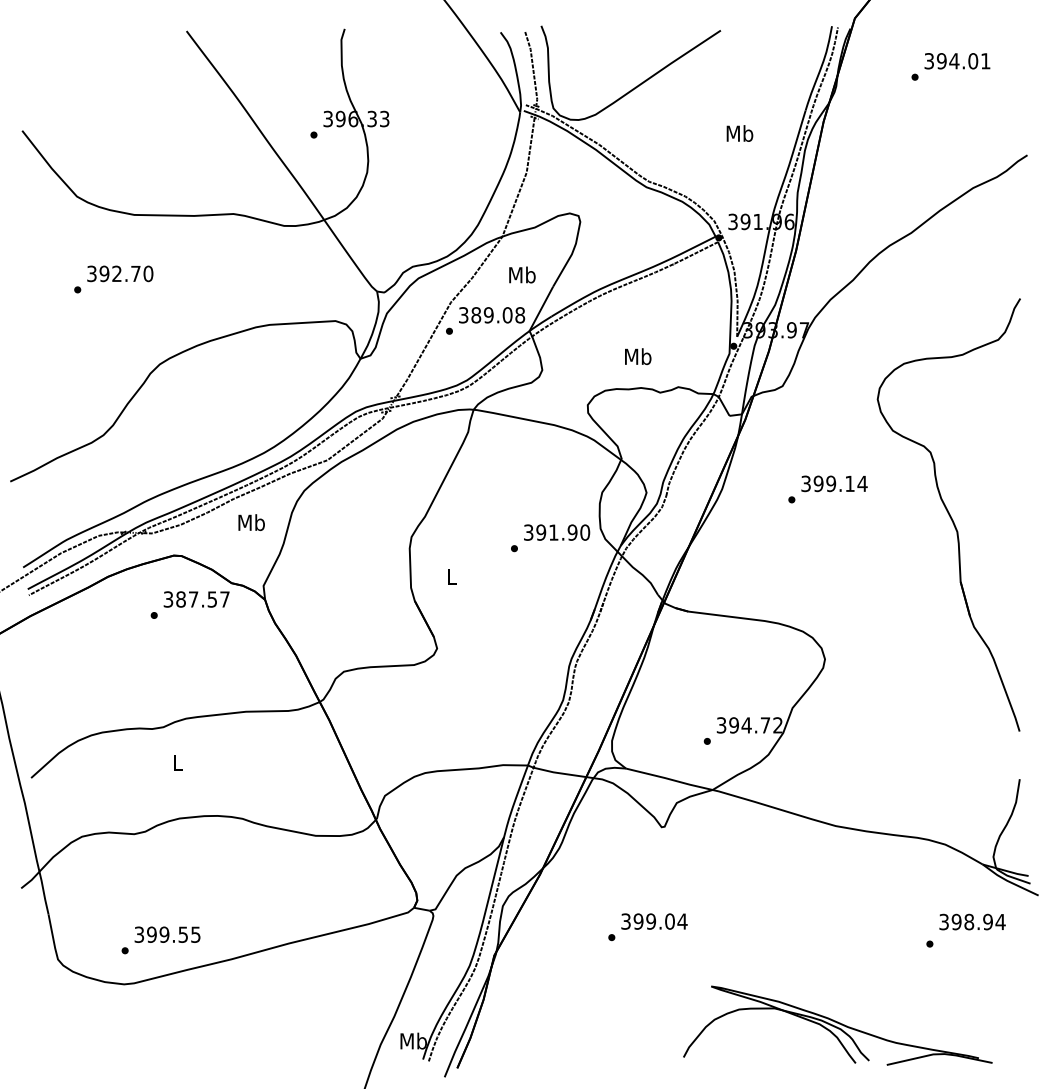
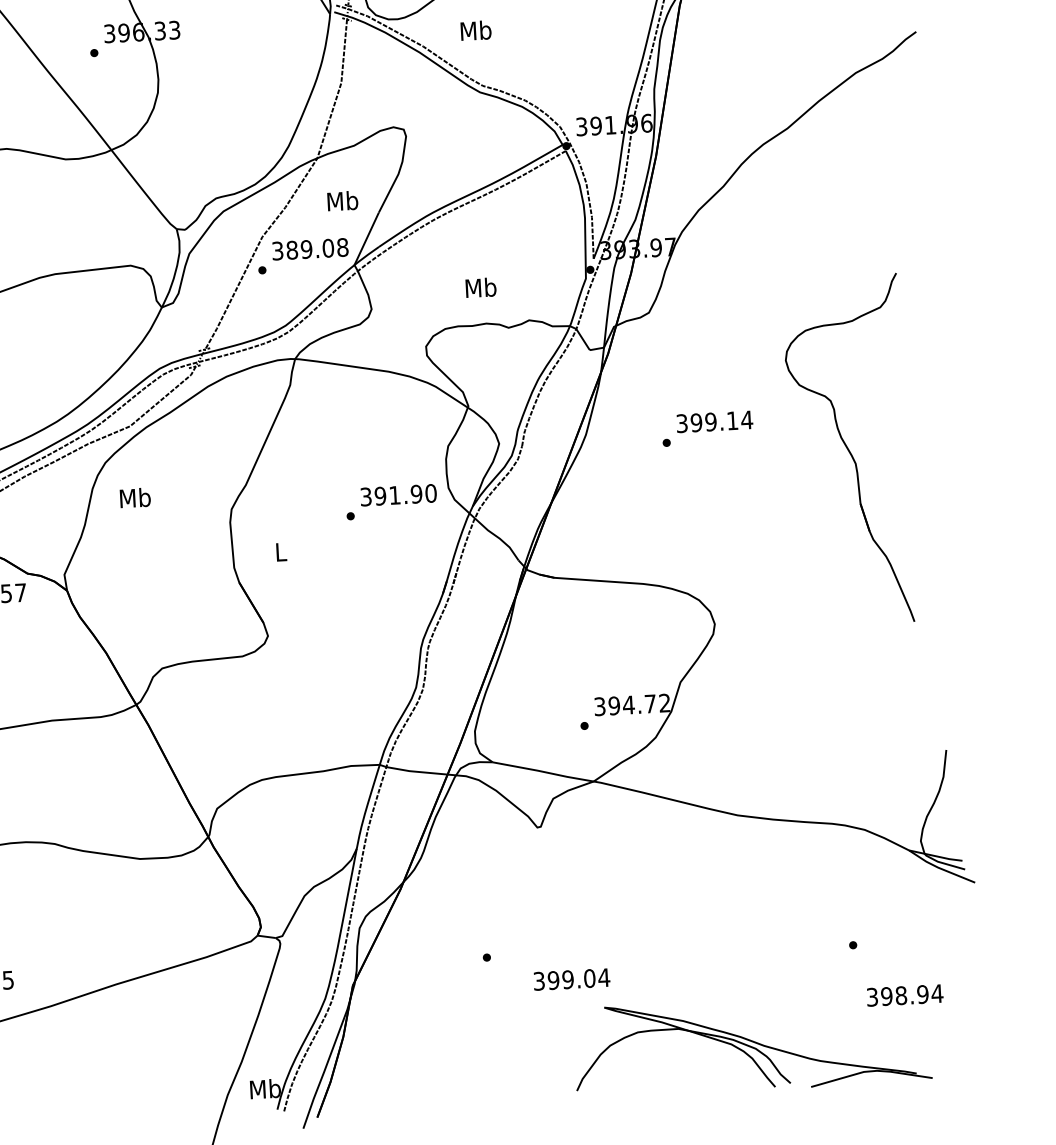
text: (739, 133) -> (475, 30), moved
part: (948, 514) -> (847, 449), size x0.7
text: (251, 522) -> (135, 497), moved
text: (654, 921) -> (571, 979), moved
text: (972, 921) -> (905, 994), moved

